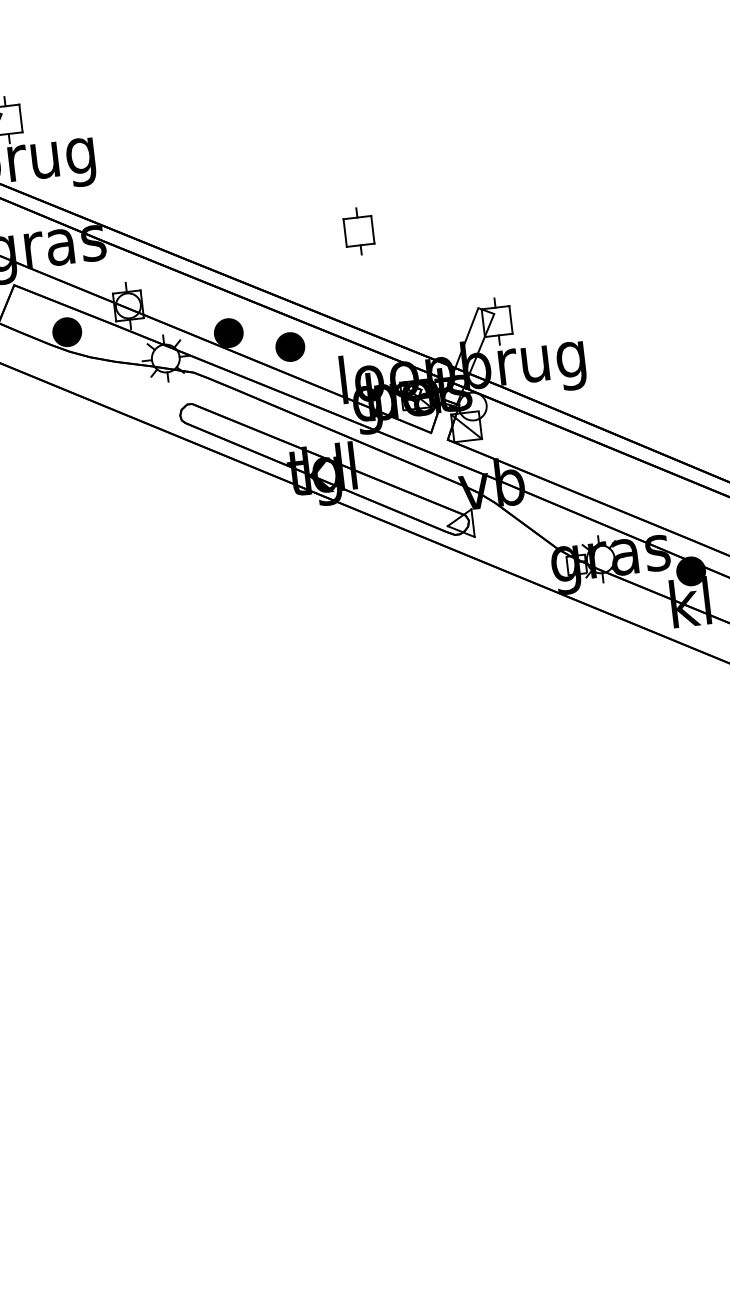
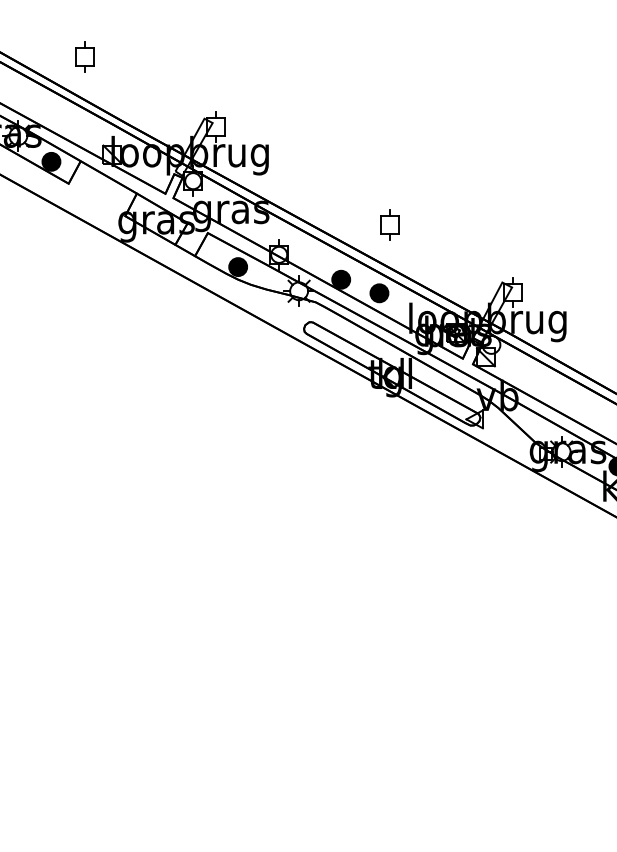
part: (358, 231) -> (389, 224), moved

